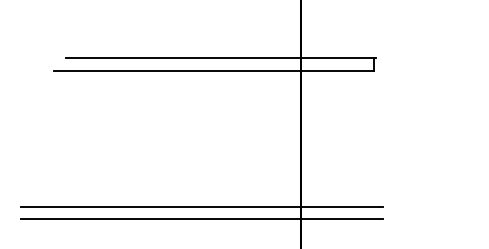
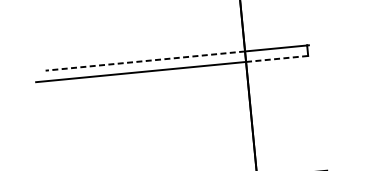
line: (183, 58) -> (145, 61), solid -> dashed
line: (337, 70) -> (277, 58), solid -> dashed

